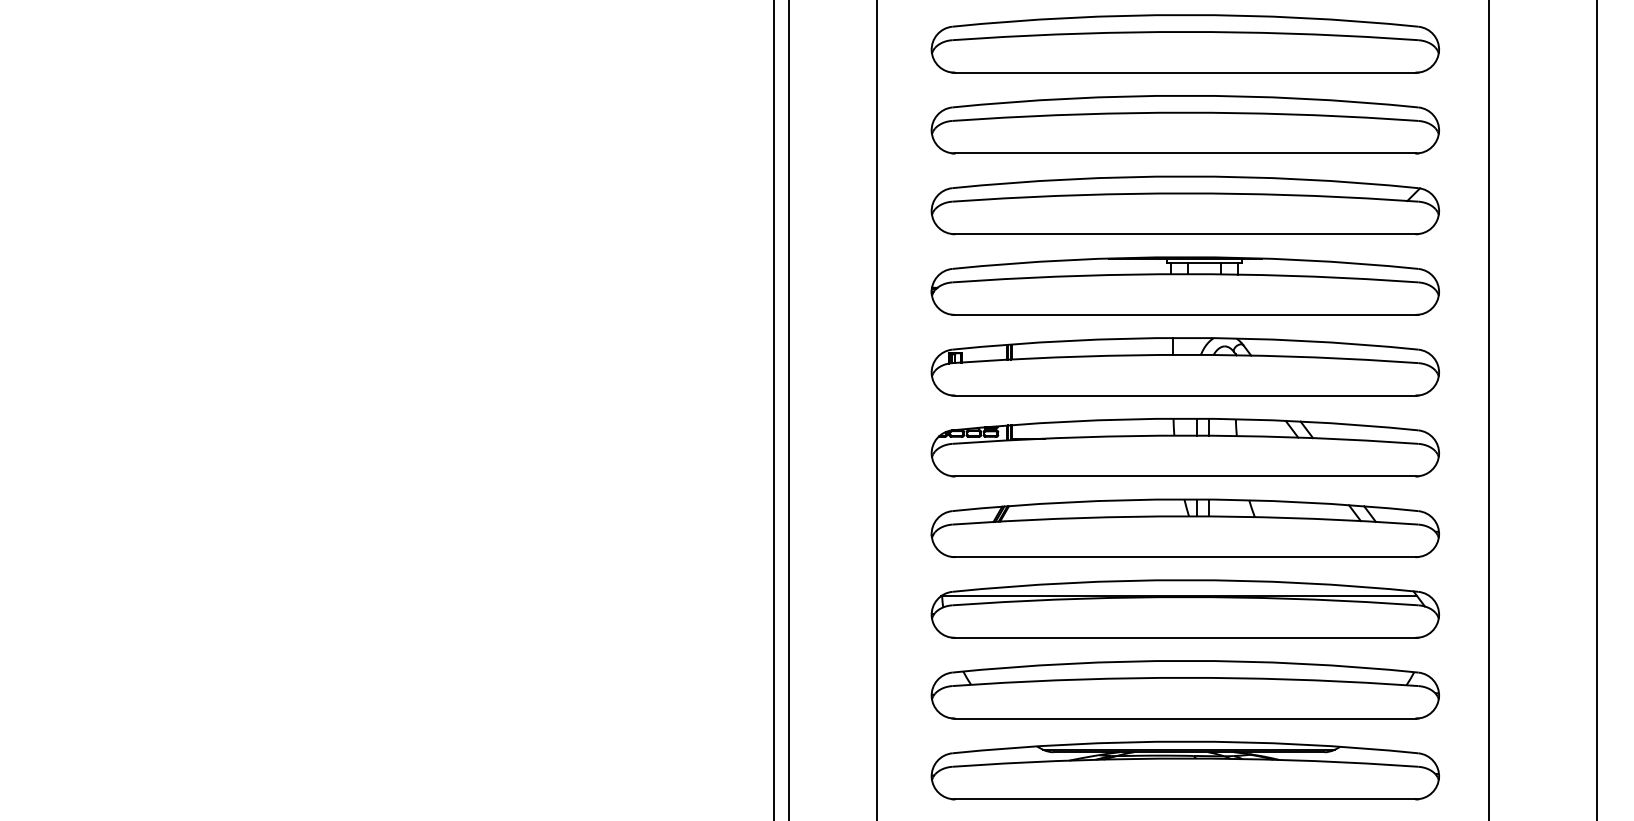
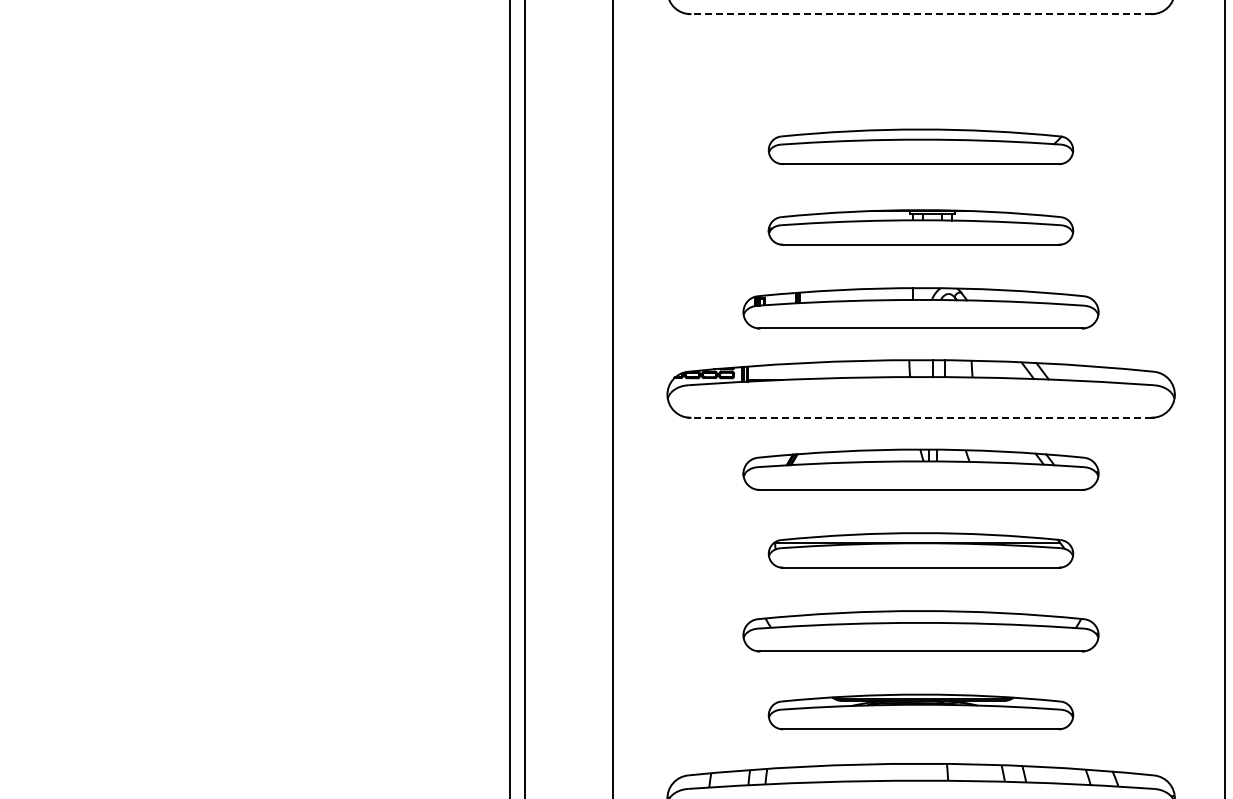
line: (1185, 72) -> (921, 13), solid -> dashed
part: (1184, 124) -> (920, 65), removed
part: (1184, 205) -> (920, 146), size x0.6
part: (1184, 285) -> (920, 226), size x0.6
part: (1184, 366) -> (920, 307), size x0.7
line: (1185, 476) -> (921, 417), solid -> dashed
part: (1184, 528) -> (920, 469), size x0.7
part: (1184, 608) -> (920, 549), size x0.6
part: (1184, 689) -> (920, 630), size x0.7
part: (1184, 770) -> (920, 711), size x0.6

